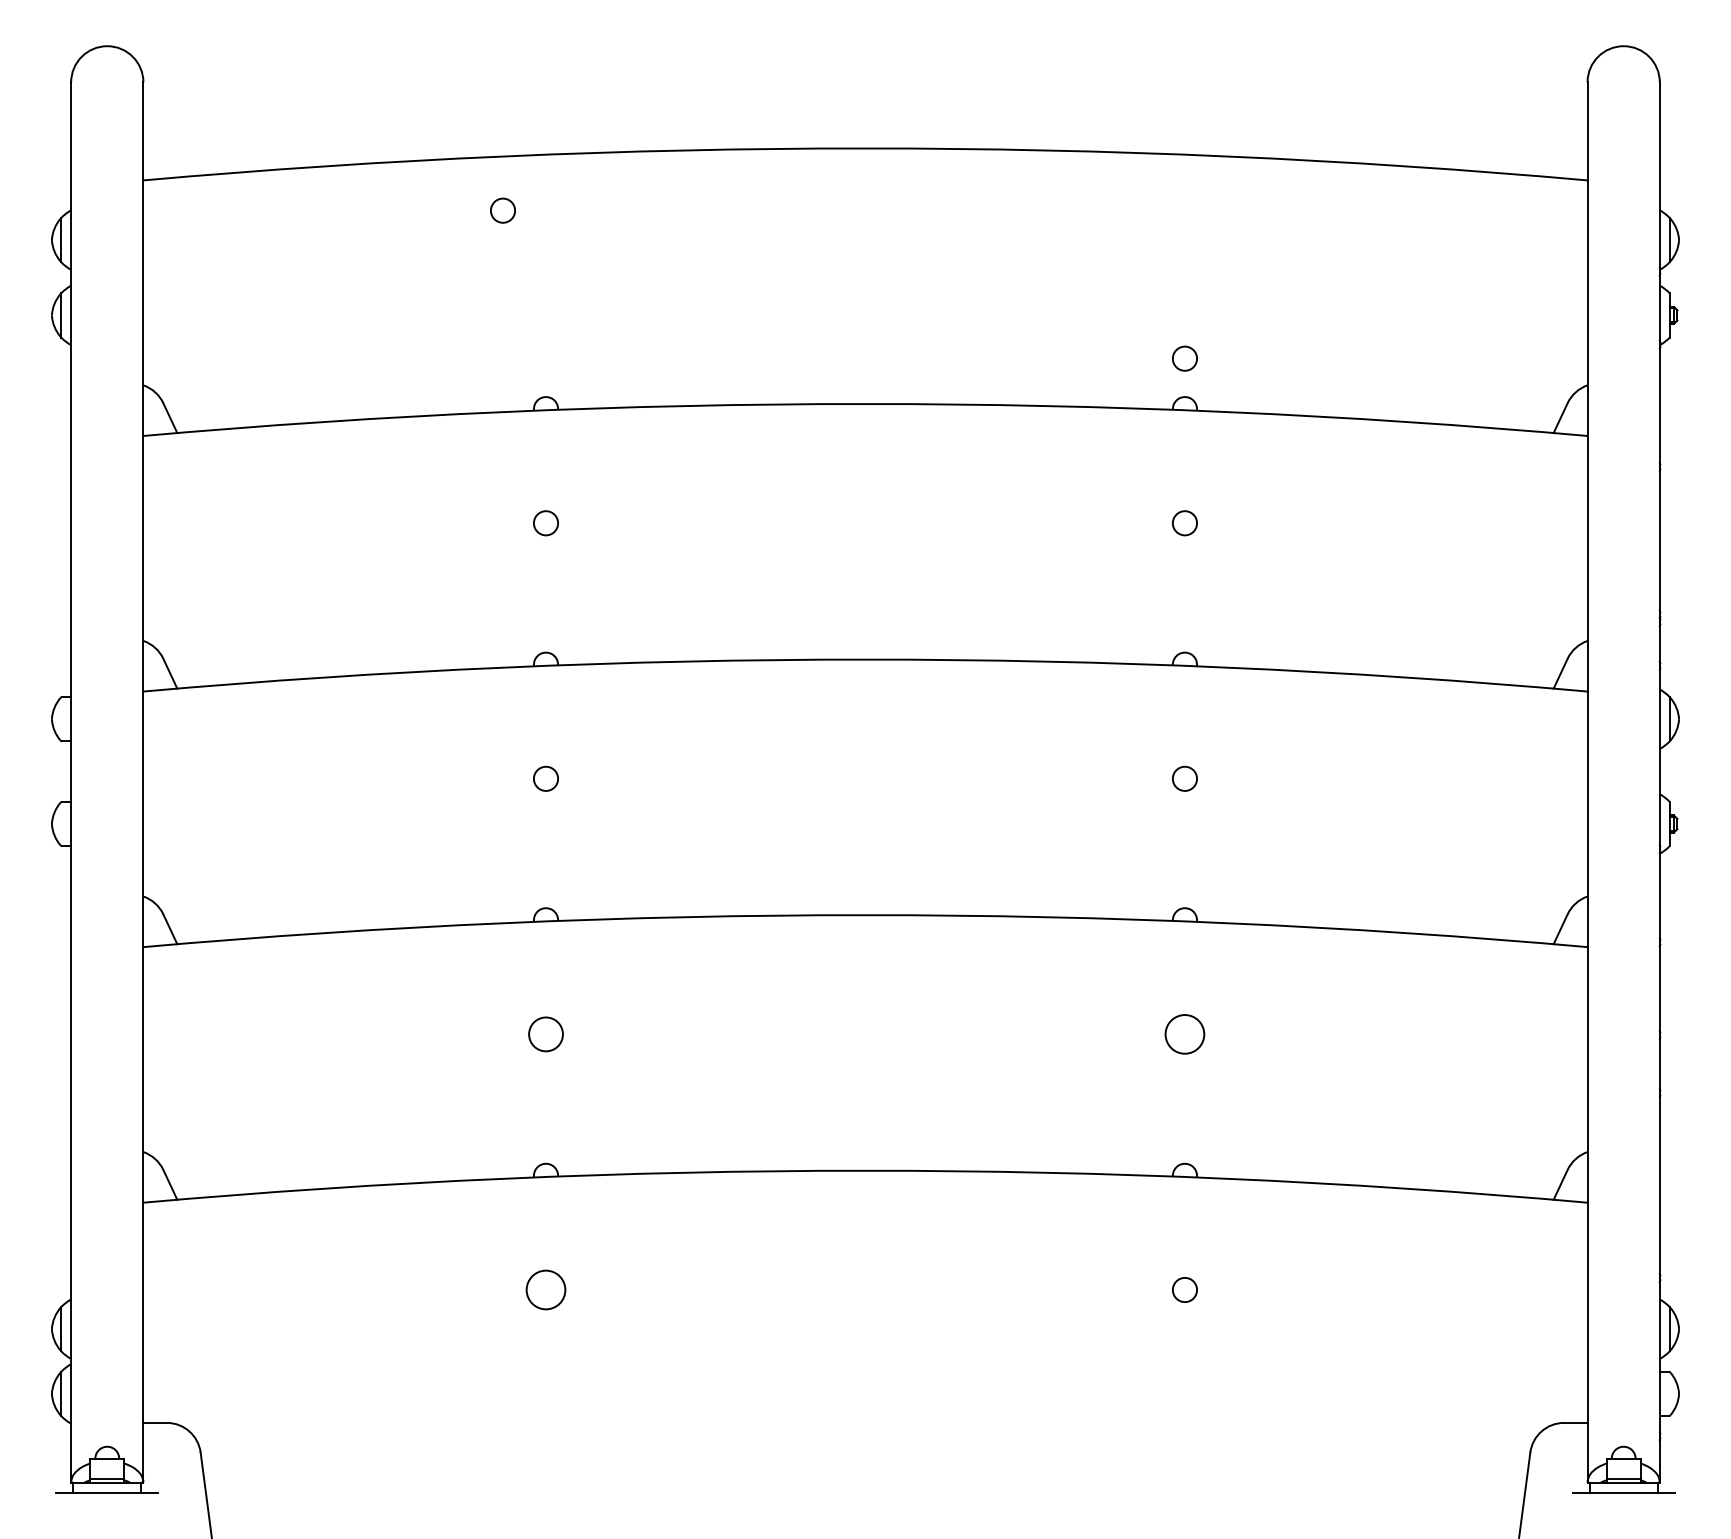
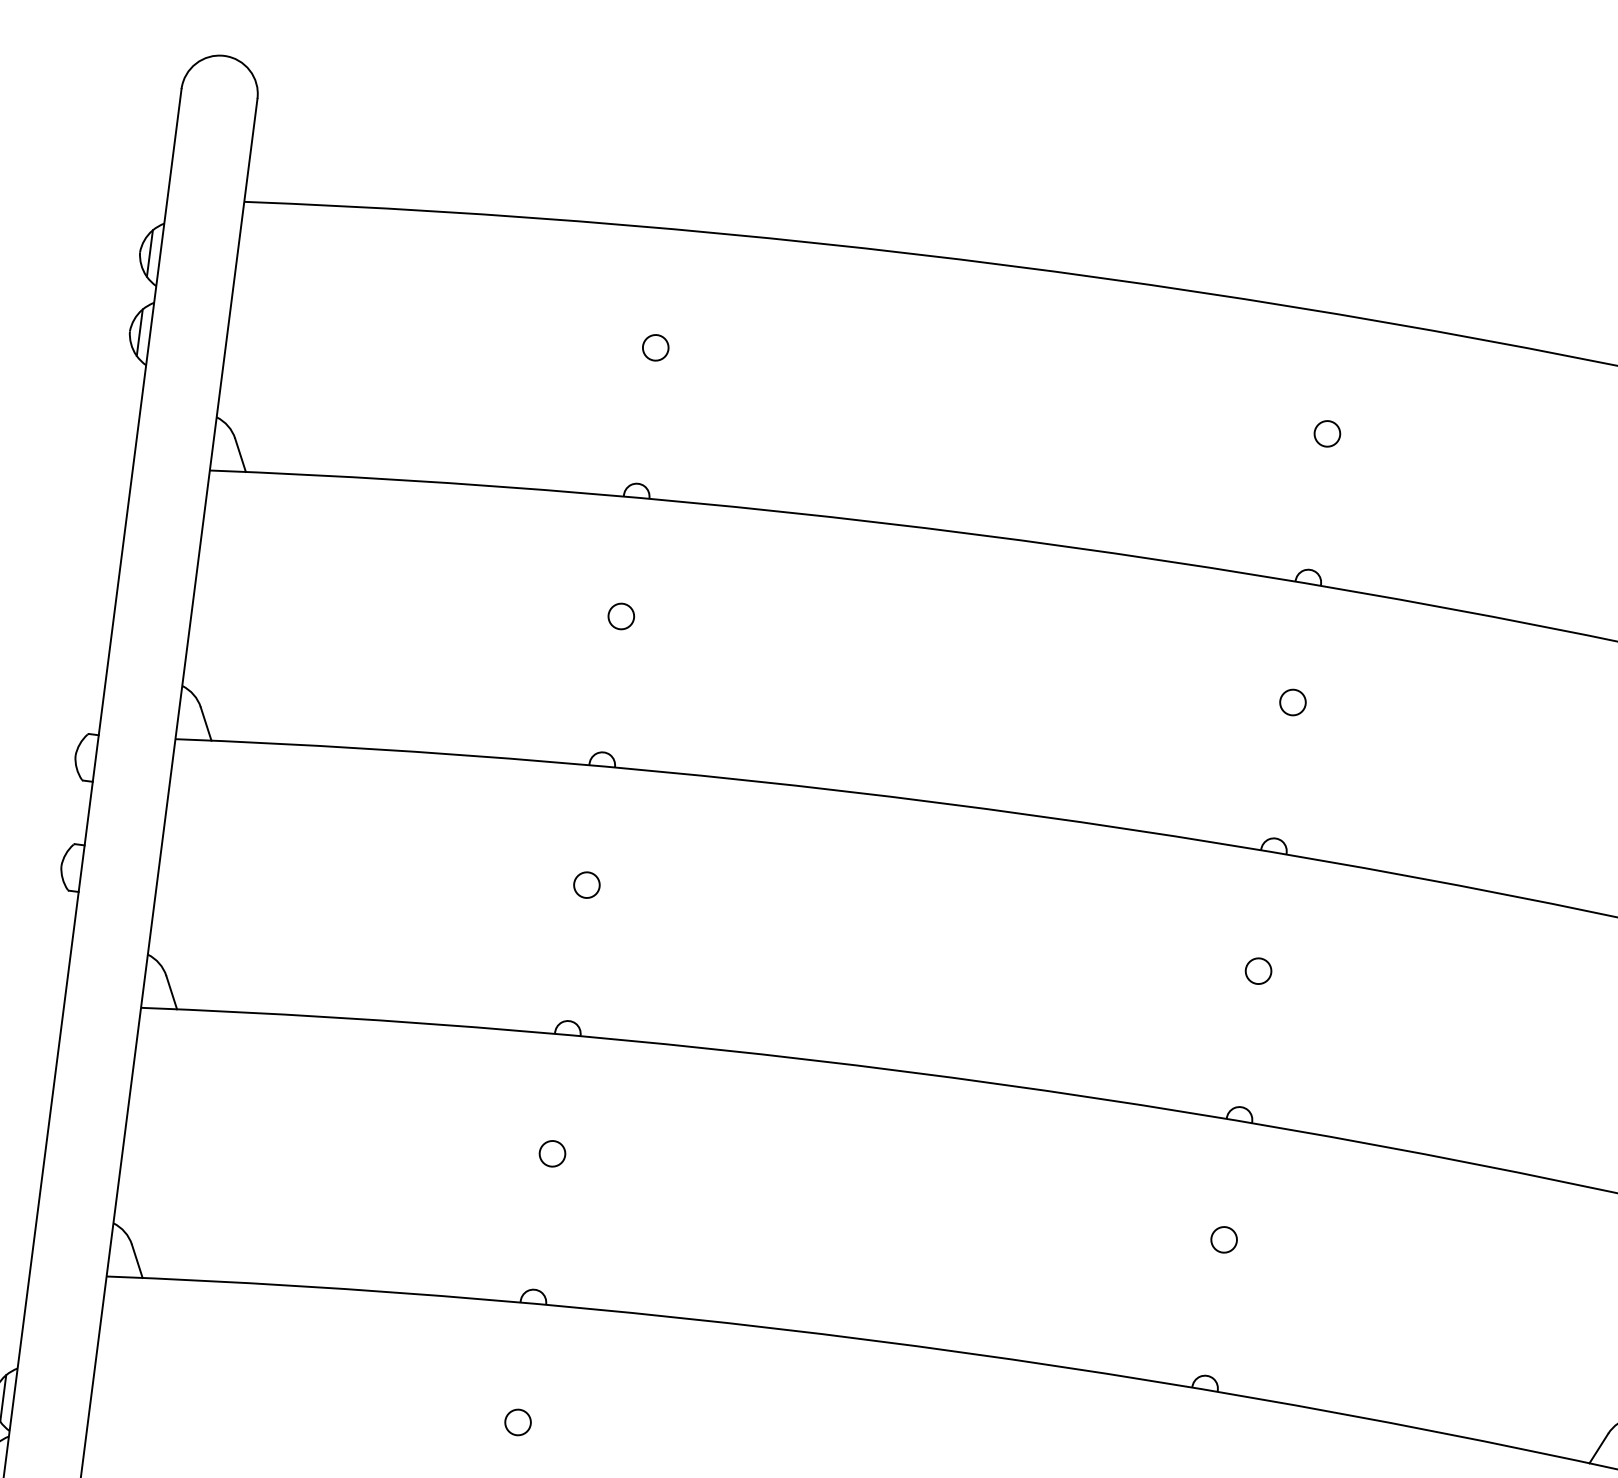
circle: (502, 210) -> (655, 347), moved
circle: (1184, 358) -> (1326, 433), moved
circle: (545, 1034) -> (551, 1153), size x0.71
circle: (1184, 1034) -> (1223, 1239), size x0.62
circle: (545, 1289) -> (517, 1421), size x0.62

